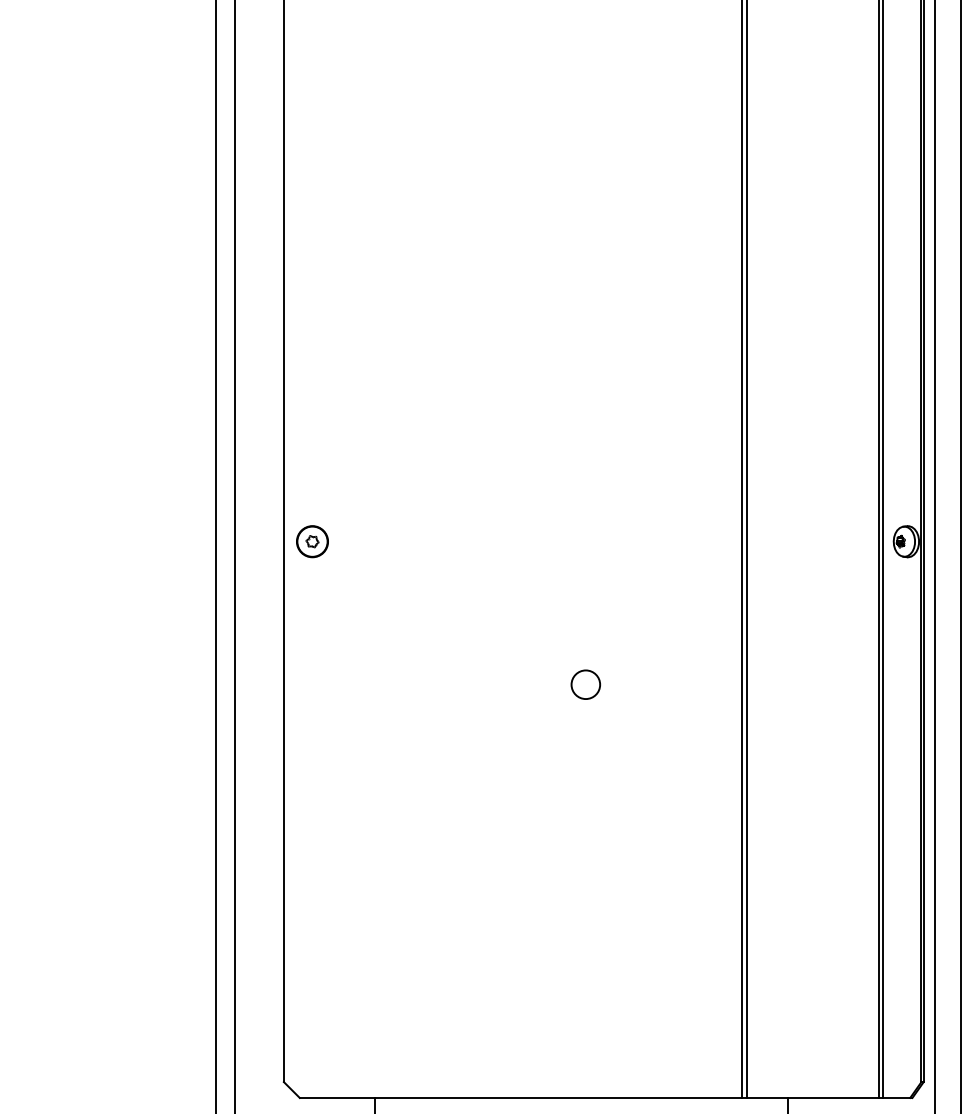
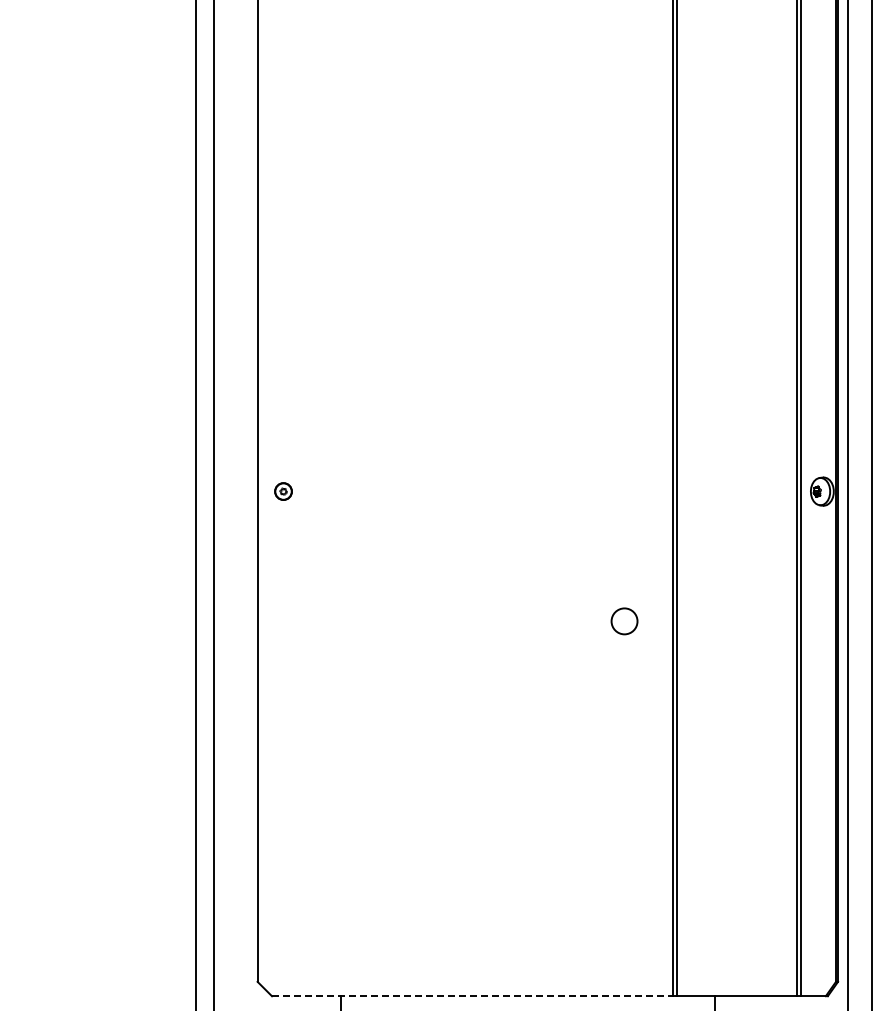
part: (312, 541) -> (283, 491), size x0.6
circle: (585, 684) -> (624, 621), moved
line: (520, 1098) -> (472, 996), solid -> dashed

